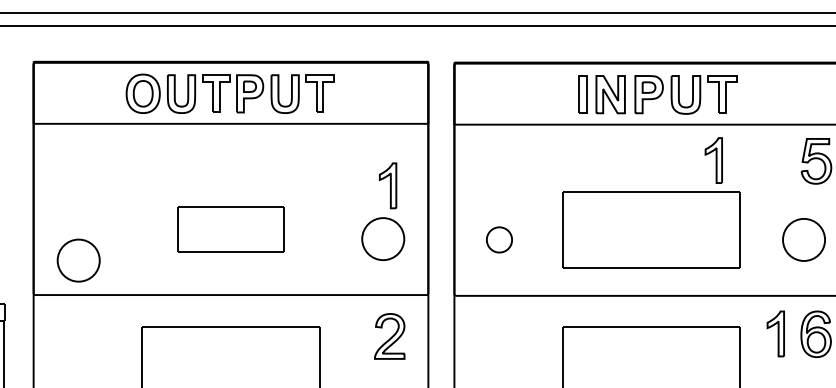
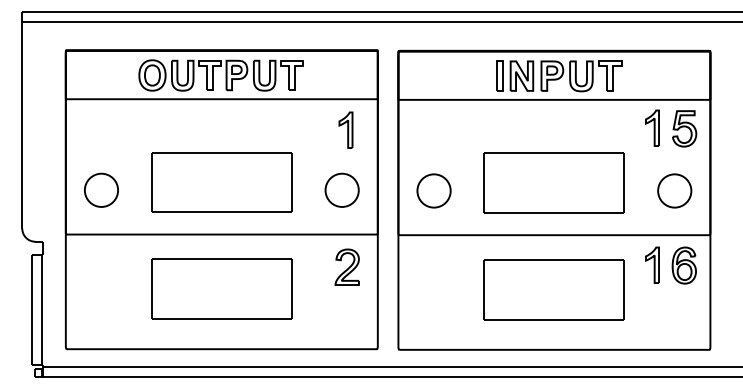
part: (713, 159) -> (652, 127), moved
part: (387, 184) -> (345, 129), moved
part: (230, 229) -> (221, 182), size x1.67
part: (498, 239) -> (433, 190), size x1.67
part: (78, 259) -> (101, 189), moved

